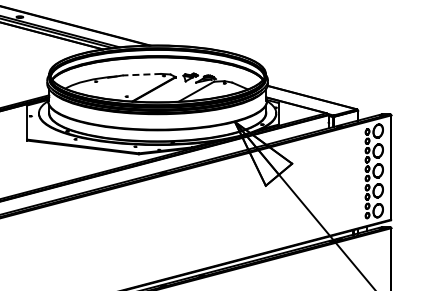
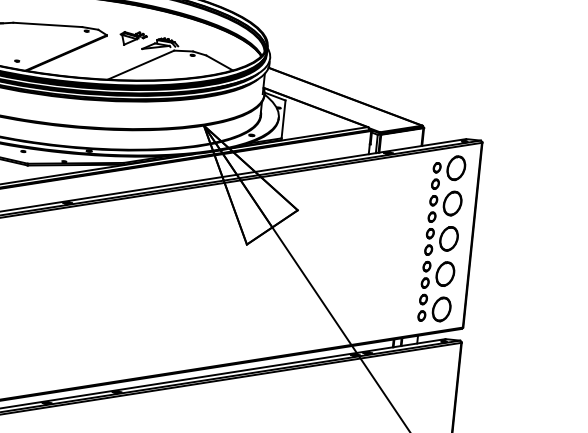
line: (141, 74) -> (46, 24), dashed -> solid

